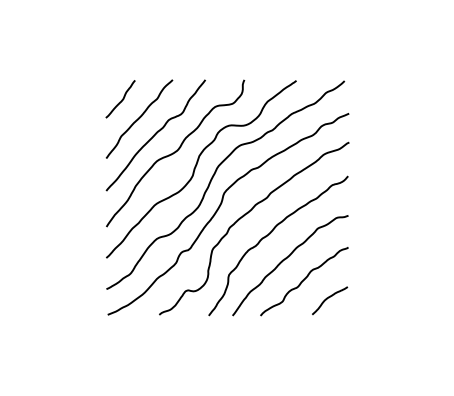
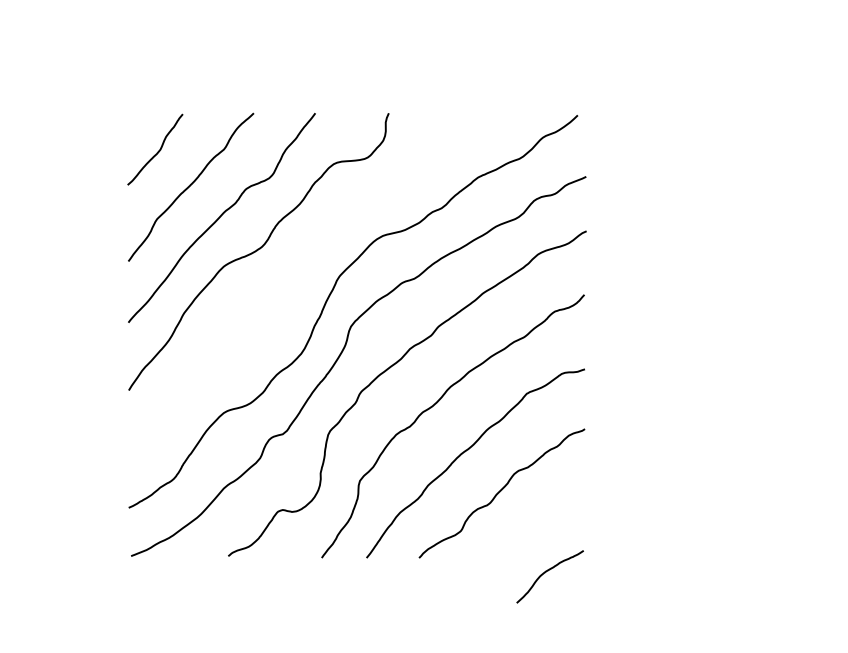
curve: (196, 167) -> (298, 278), removed
curve: (329, 298) -> (549, 572), moved

